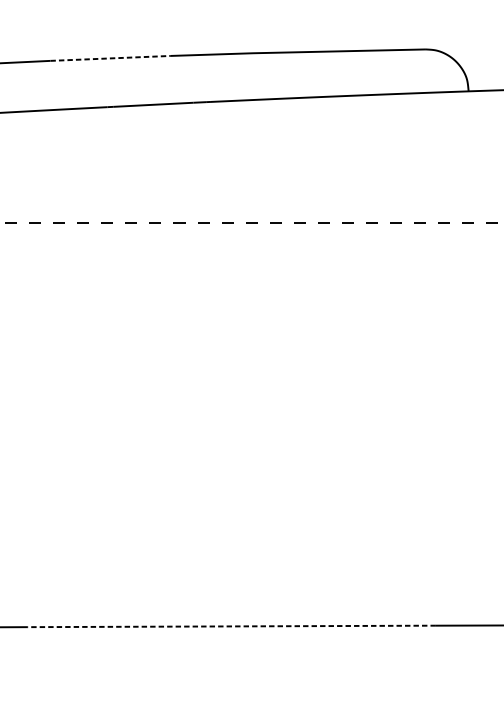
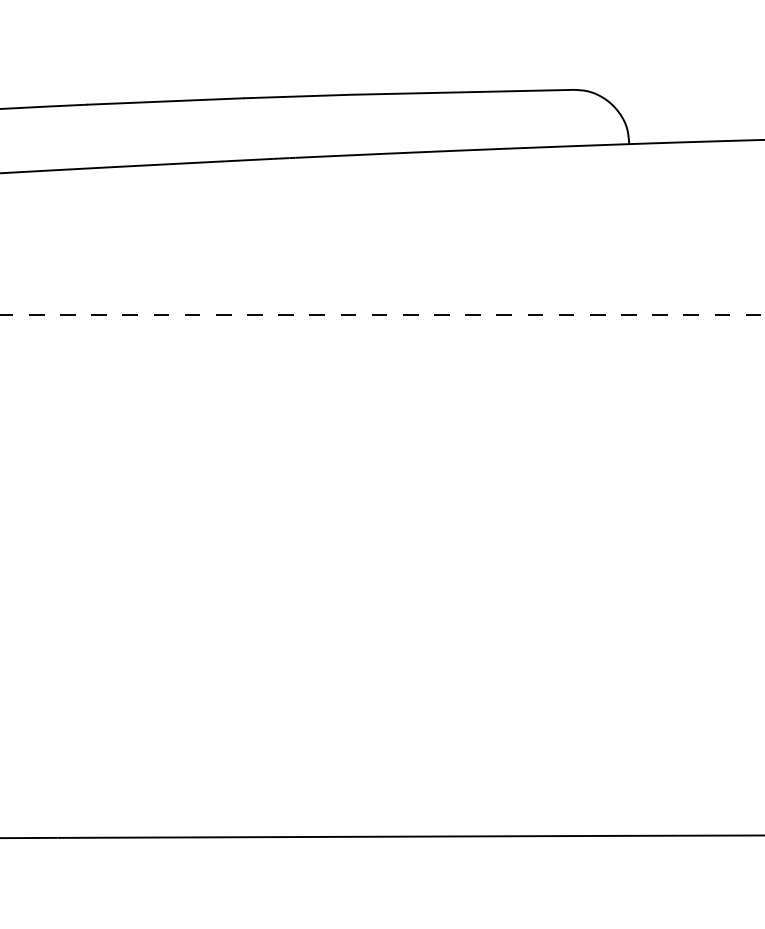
line: (110, 58) -> (165, 101), dashed -> solid
line: (231, 626) -> (322, 836), dashed -> solid

